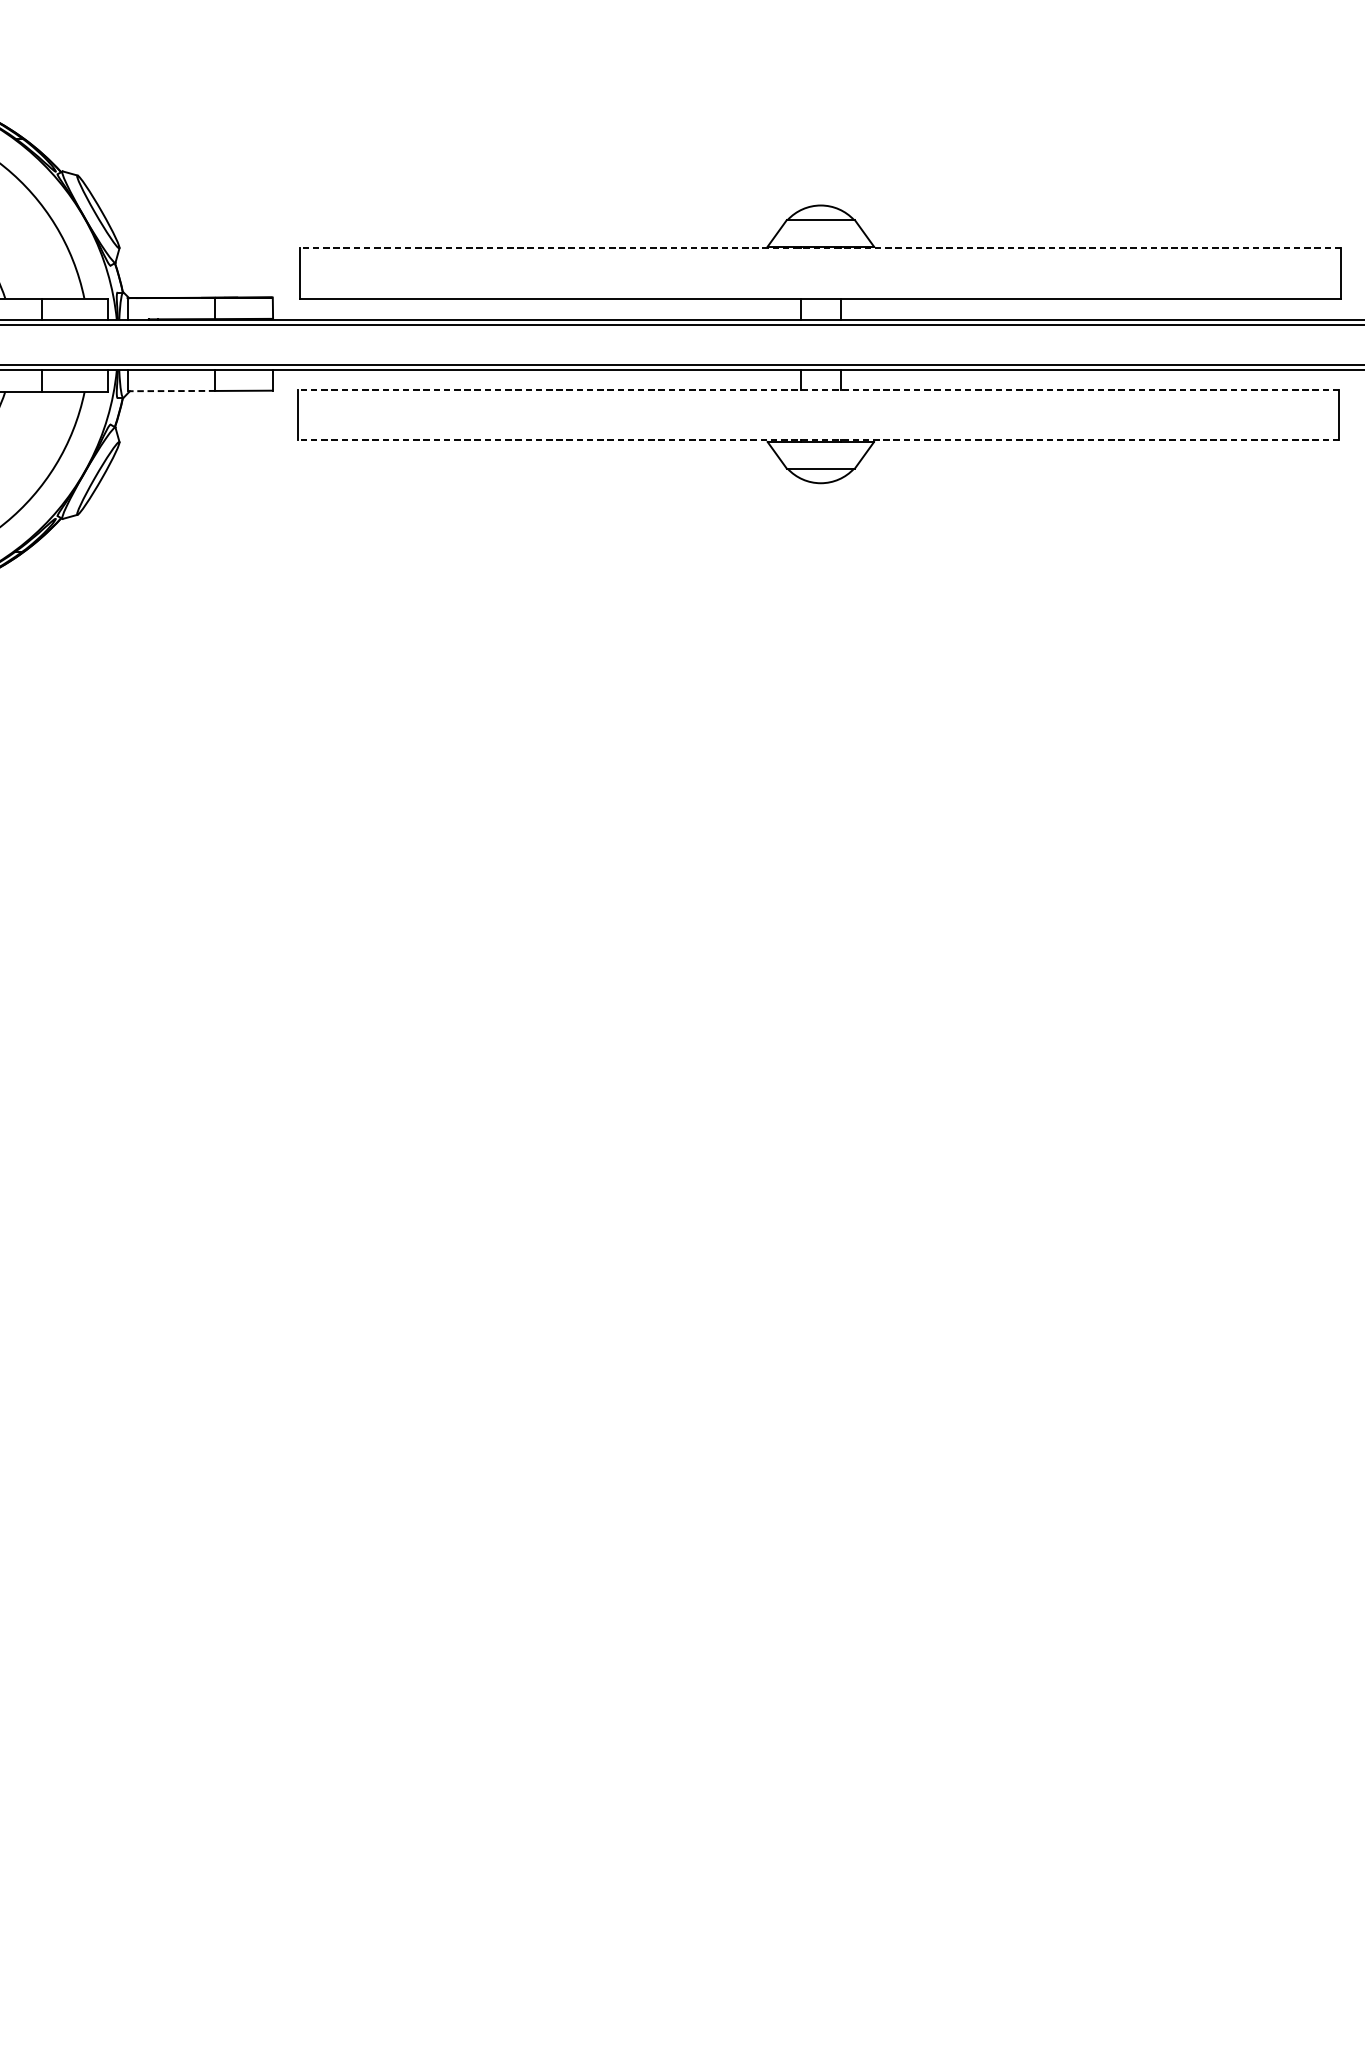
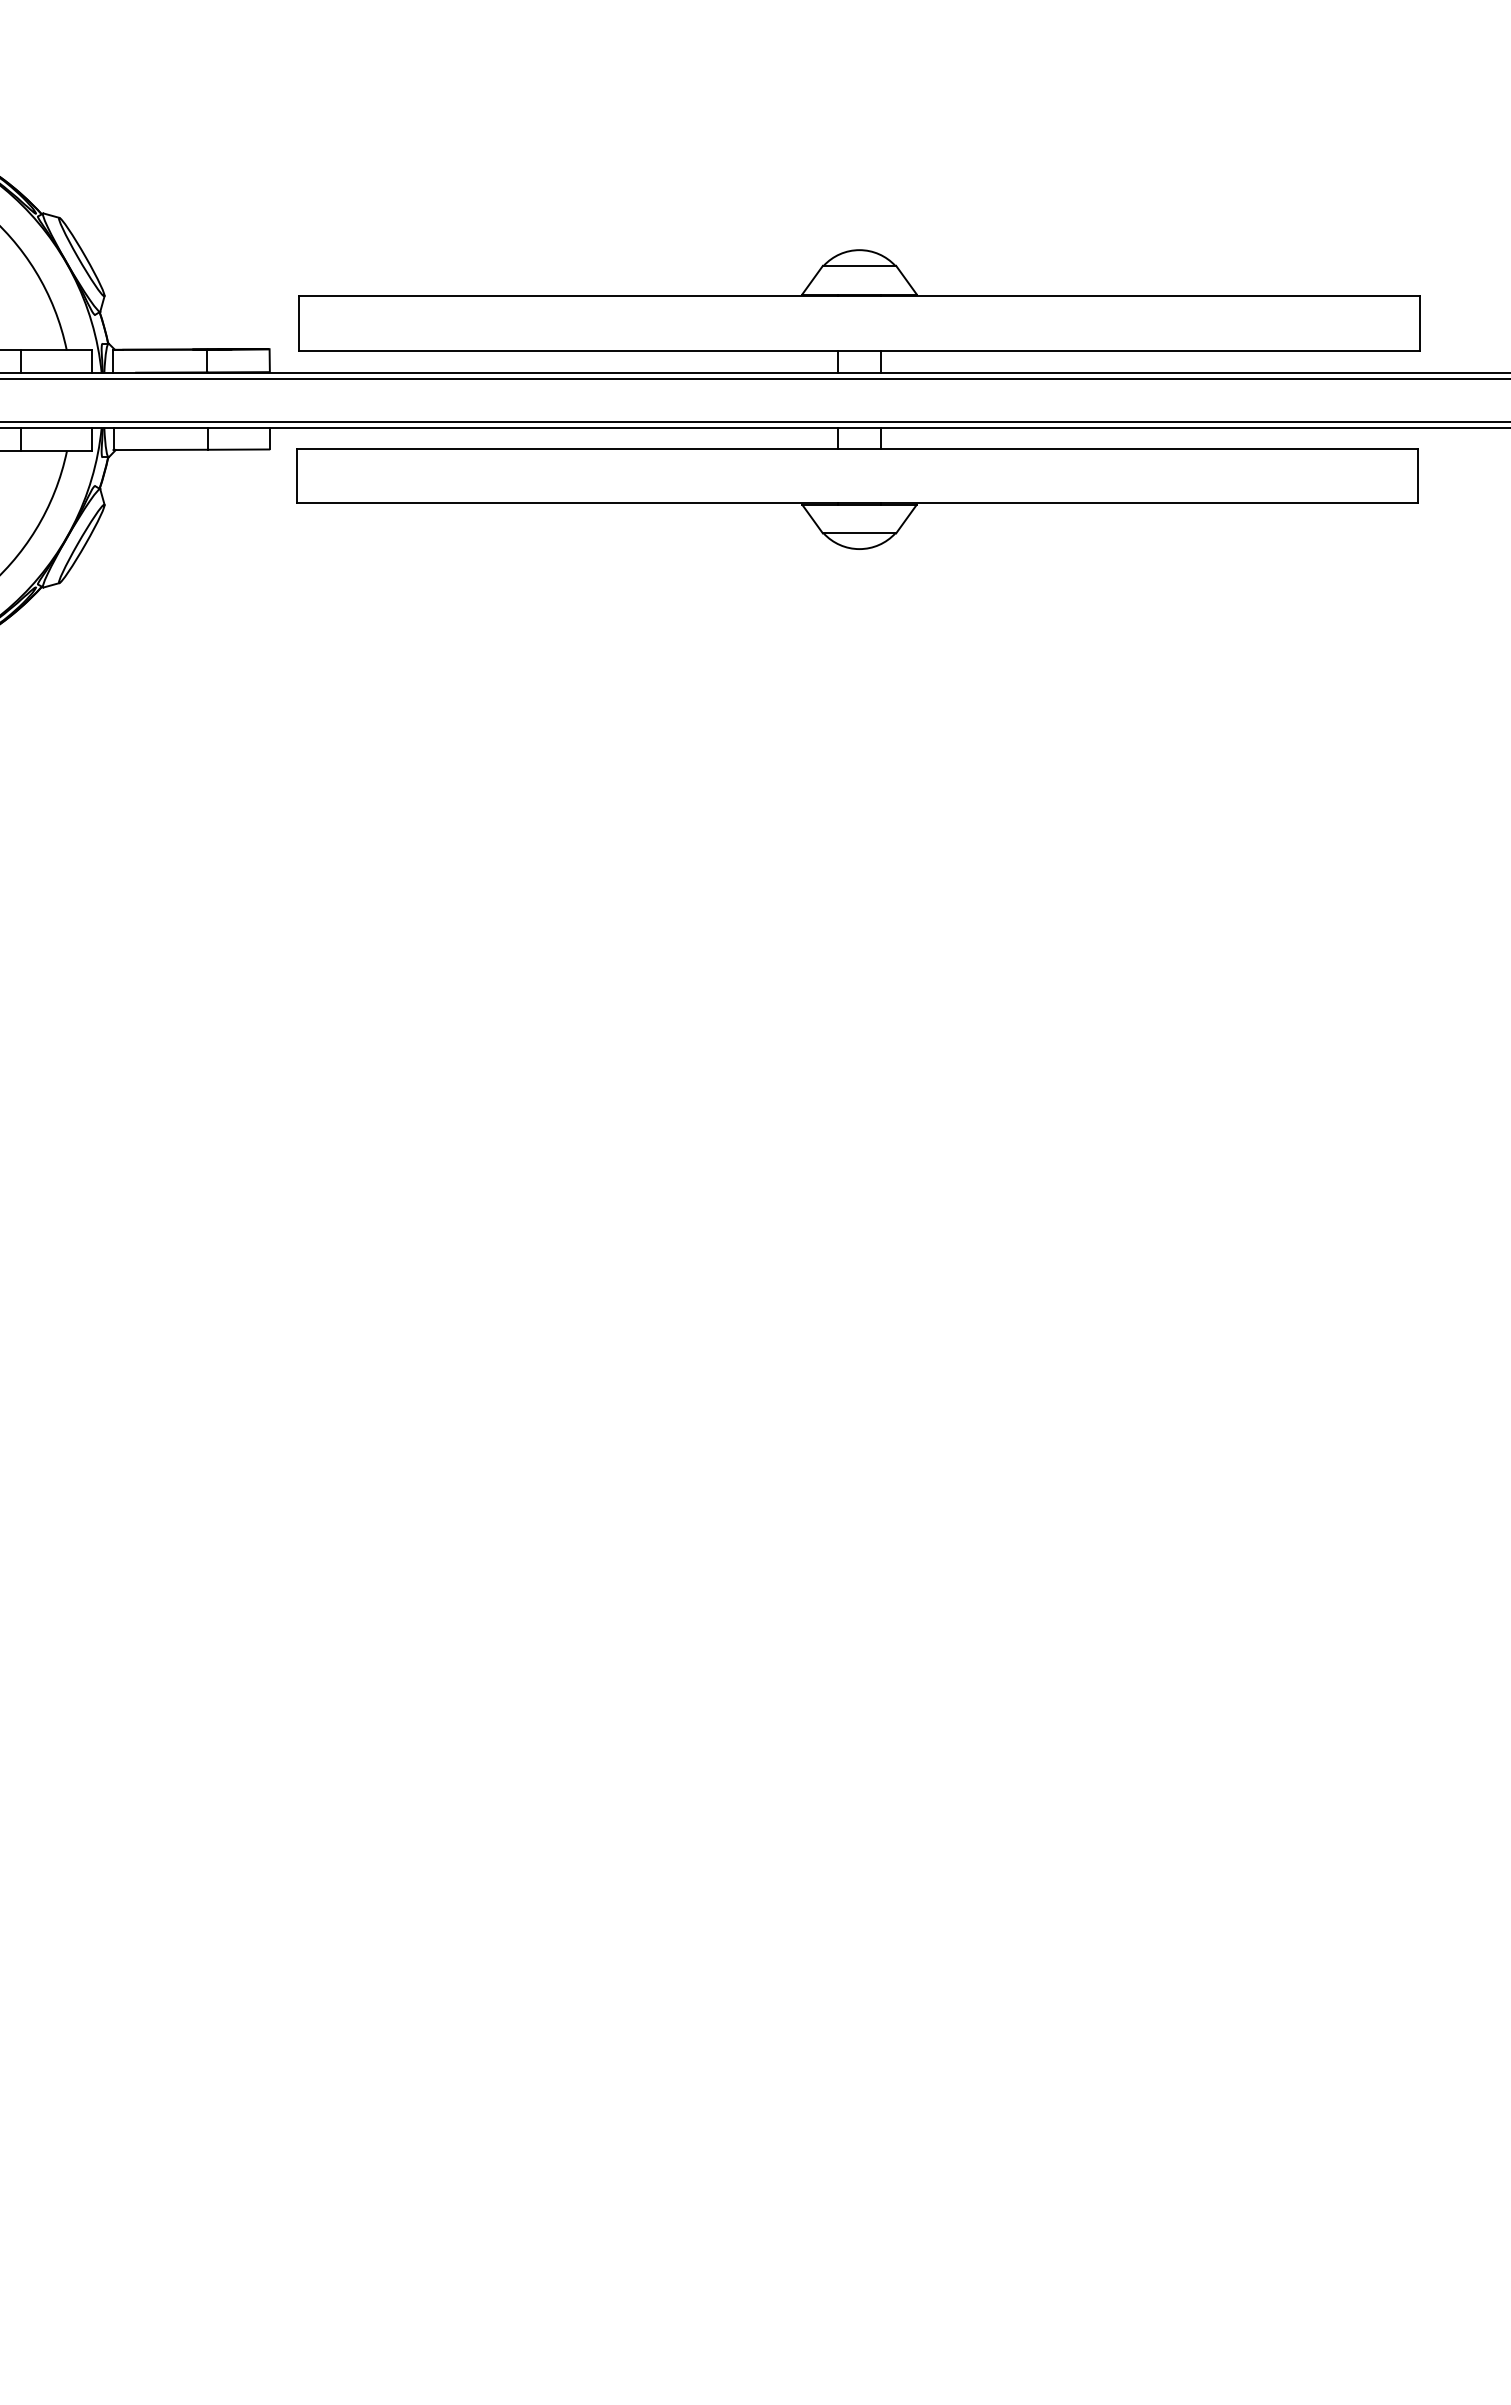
line: (819, 248) -> (858, 296), dashed -> solid
line: (818, 389) -> (856, 448), dashed -> solid
line: (171, 390) -> (160, 449), dashed -> solid
line: (818, 440) -> (856, 503), dashed -> solid

